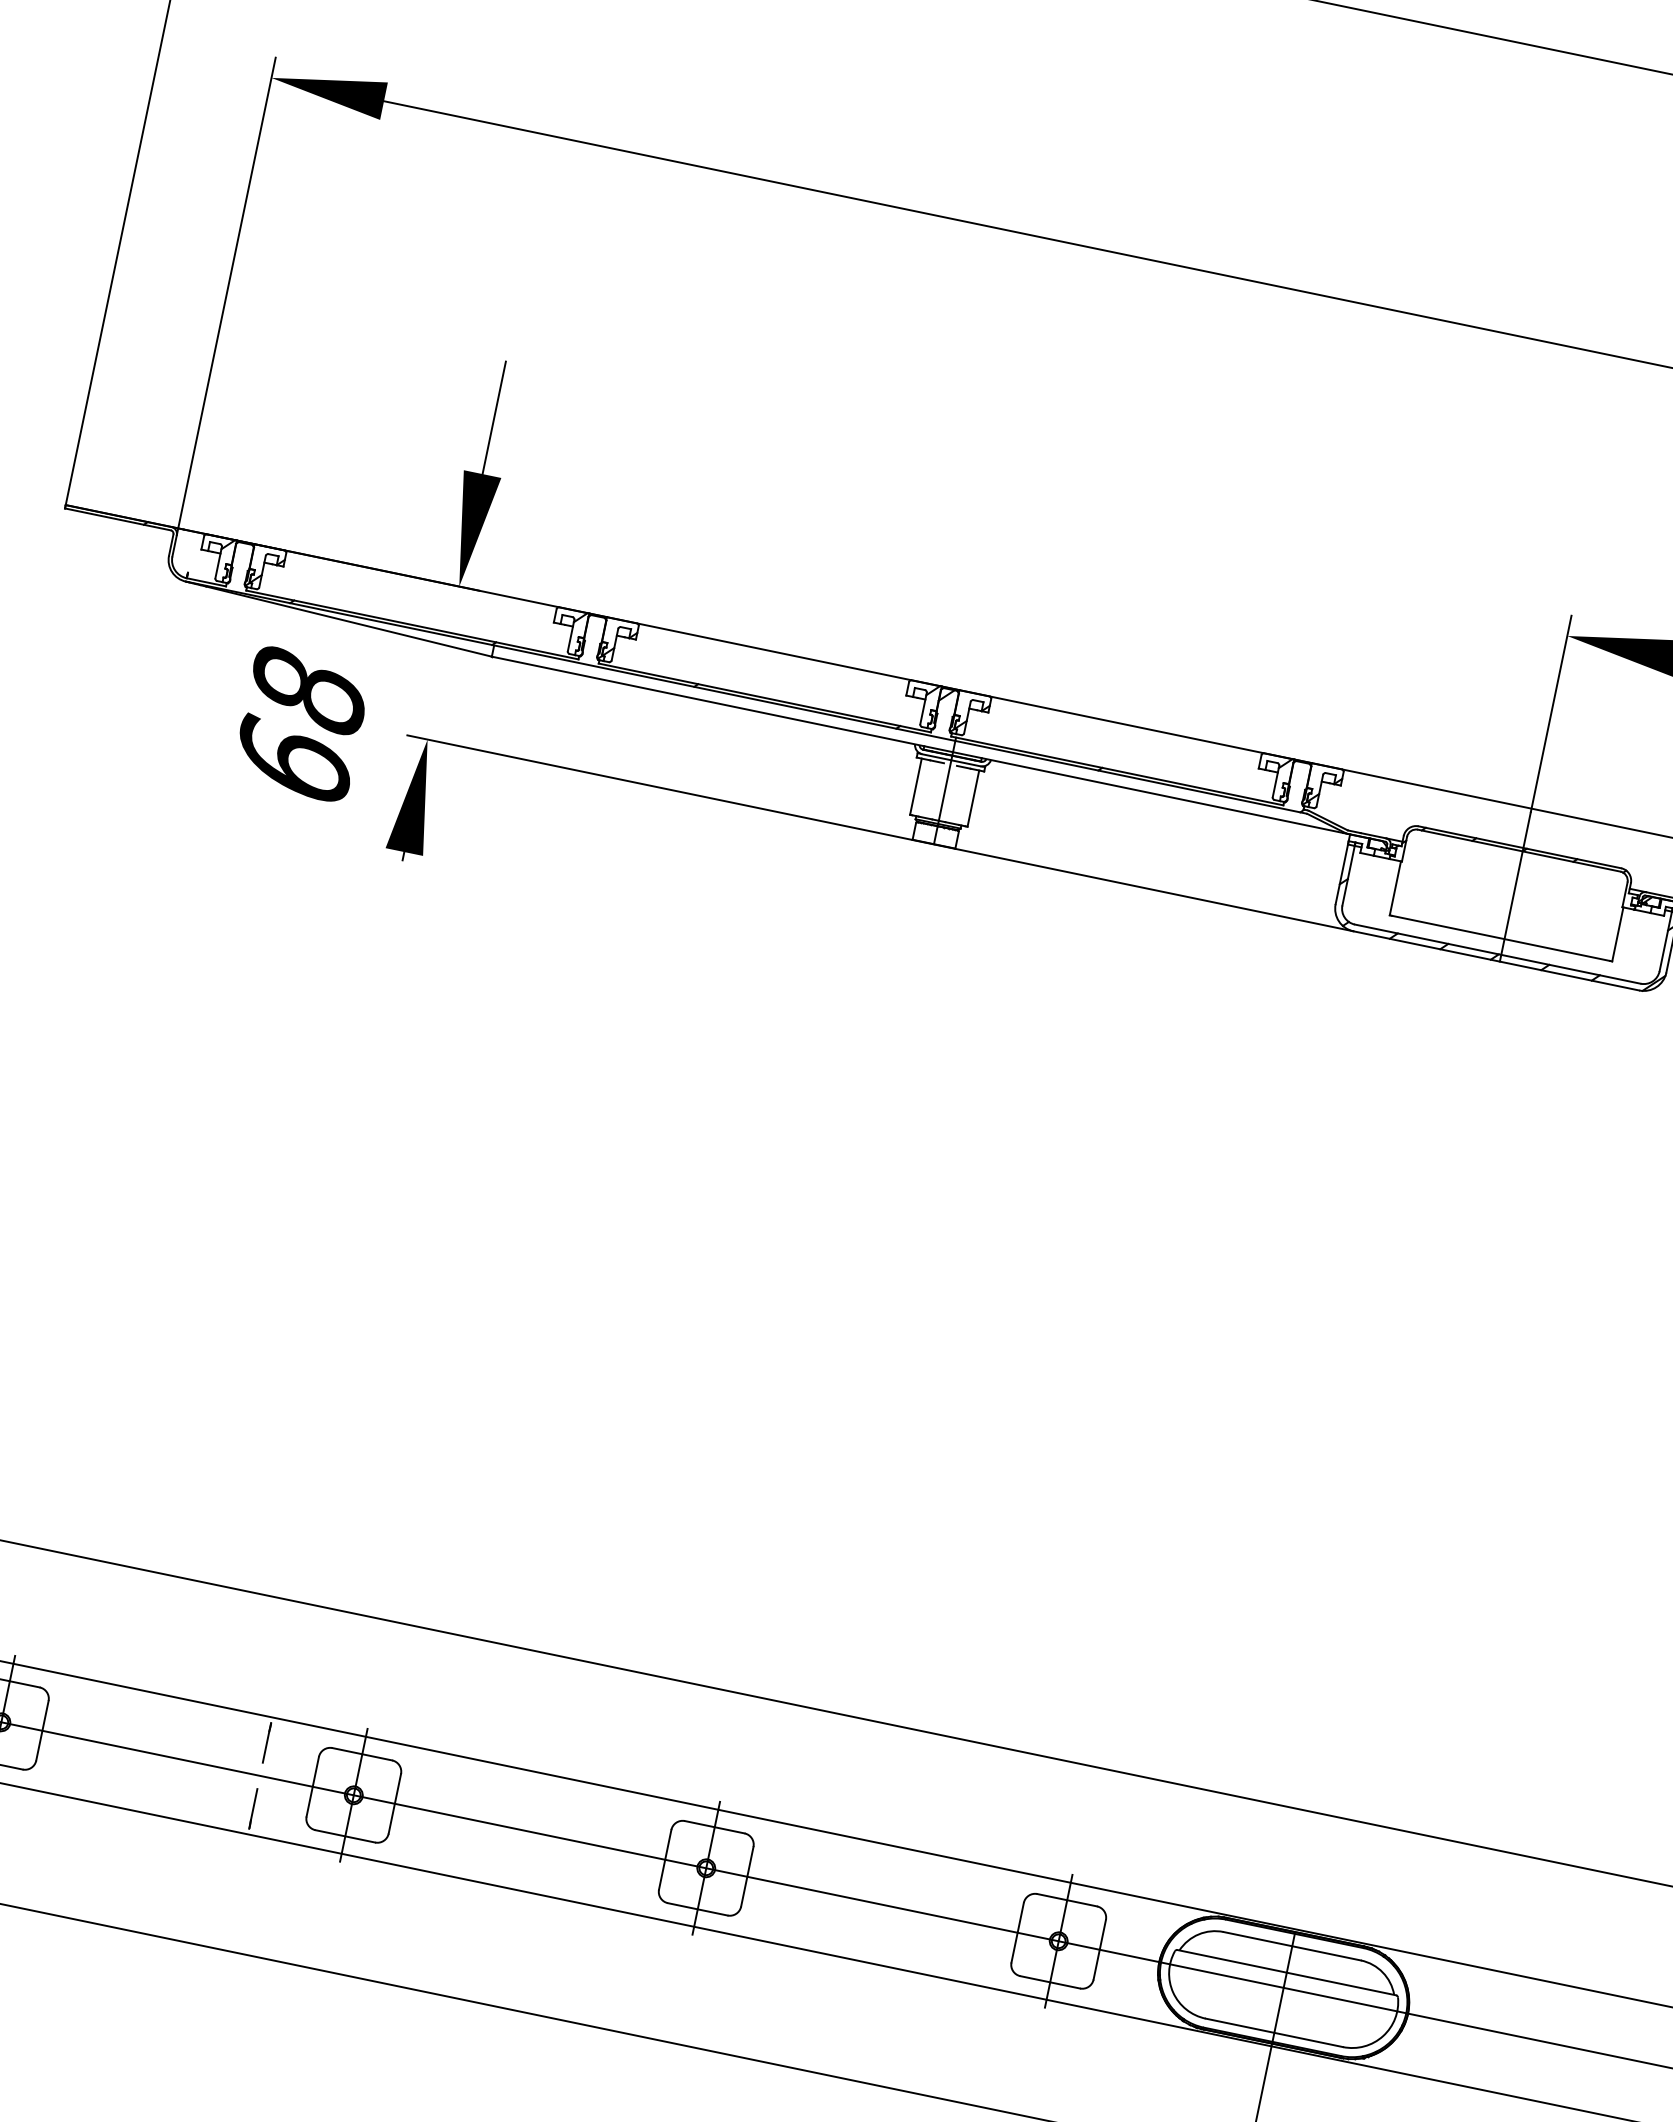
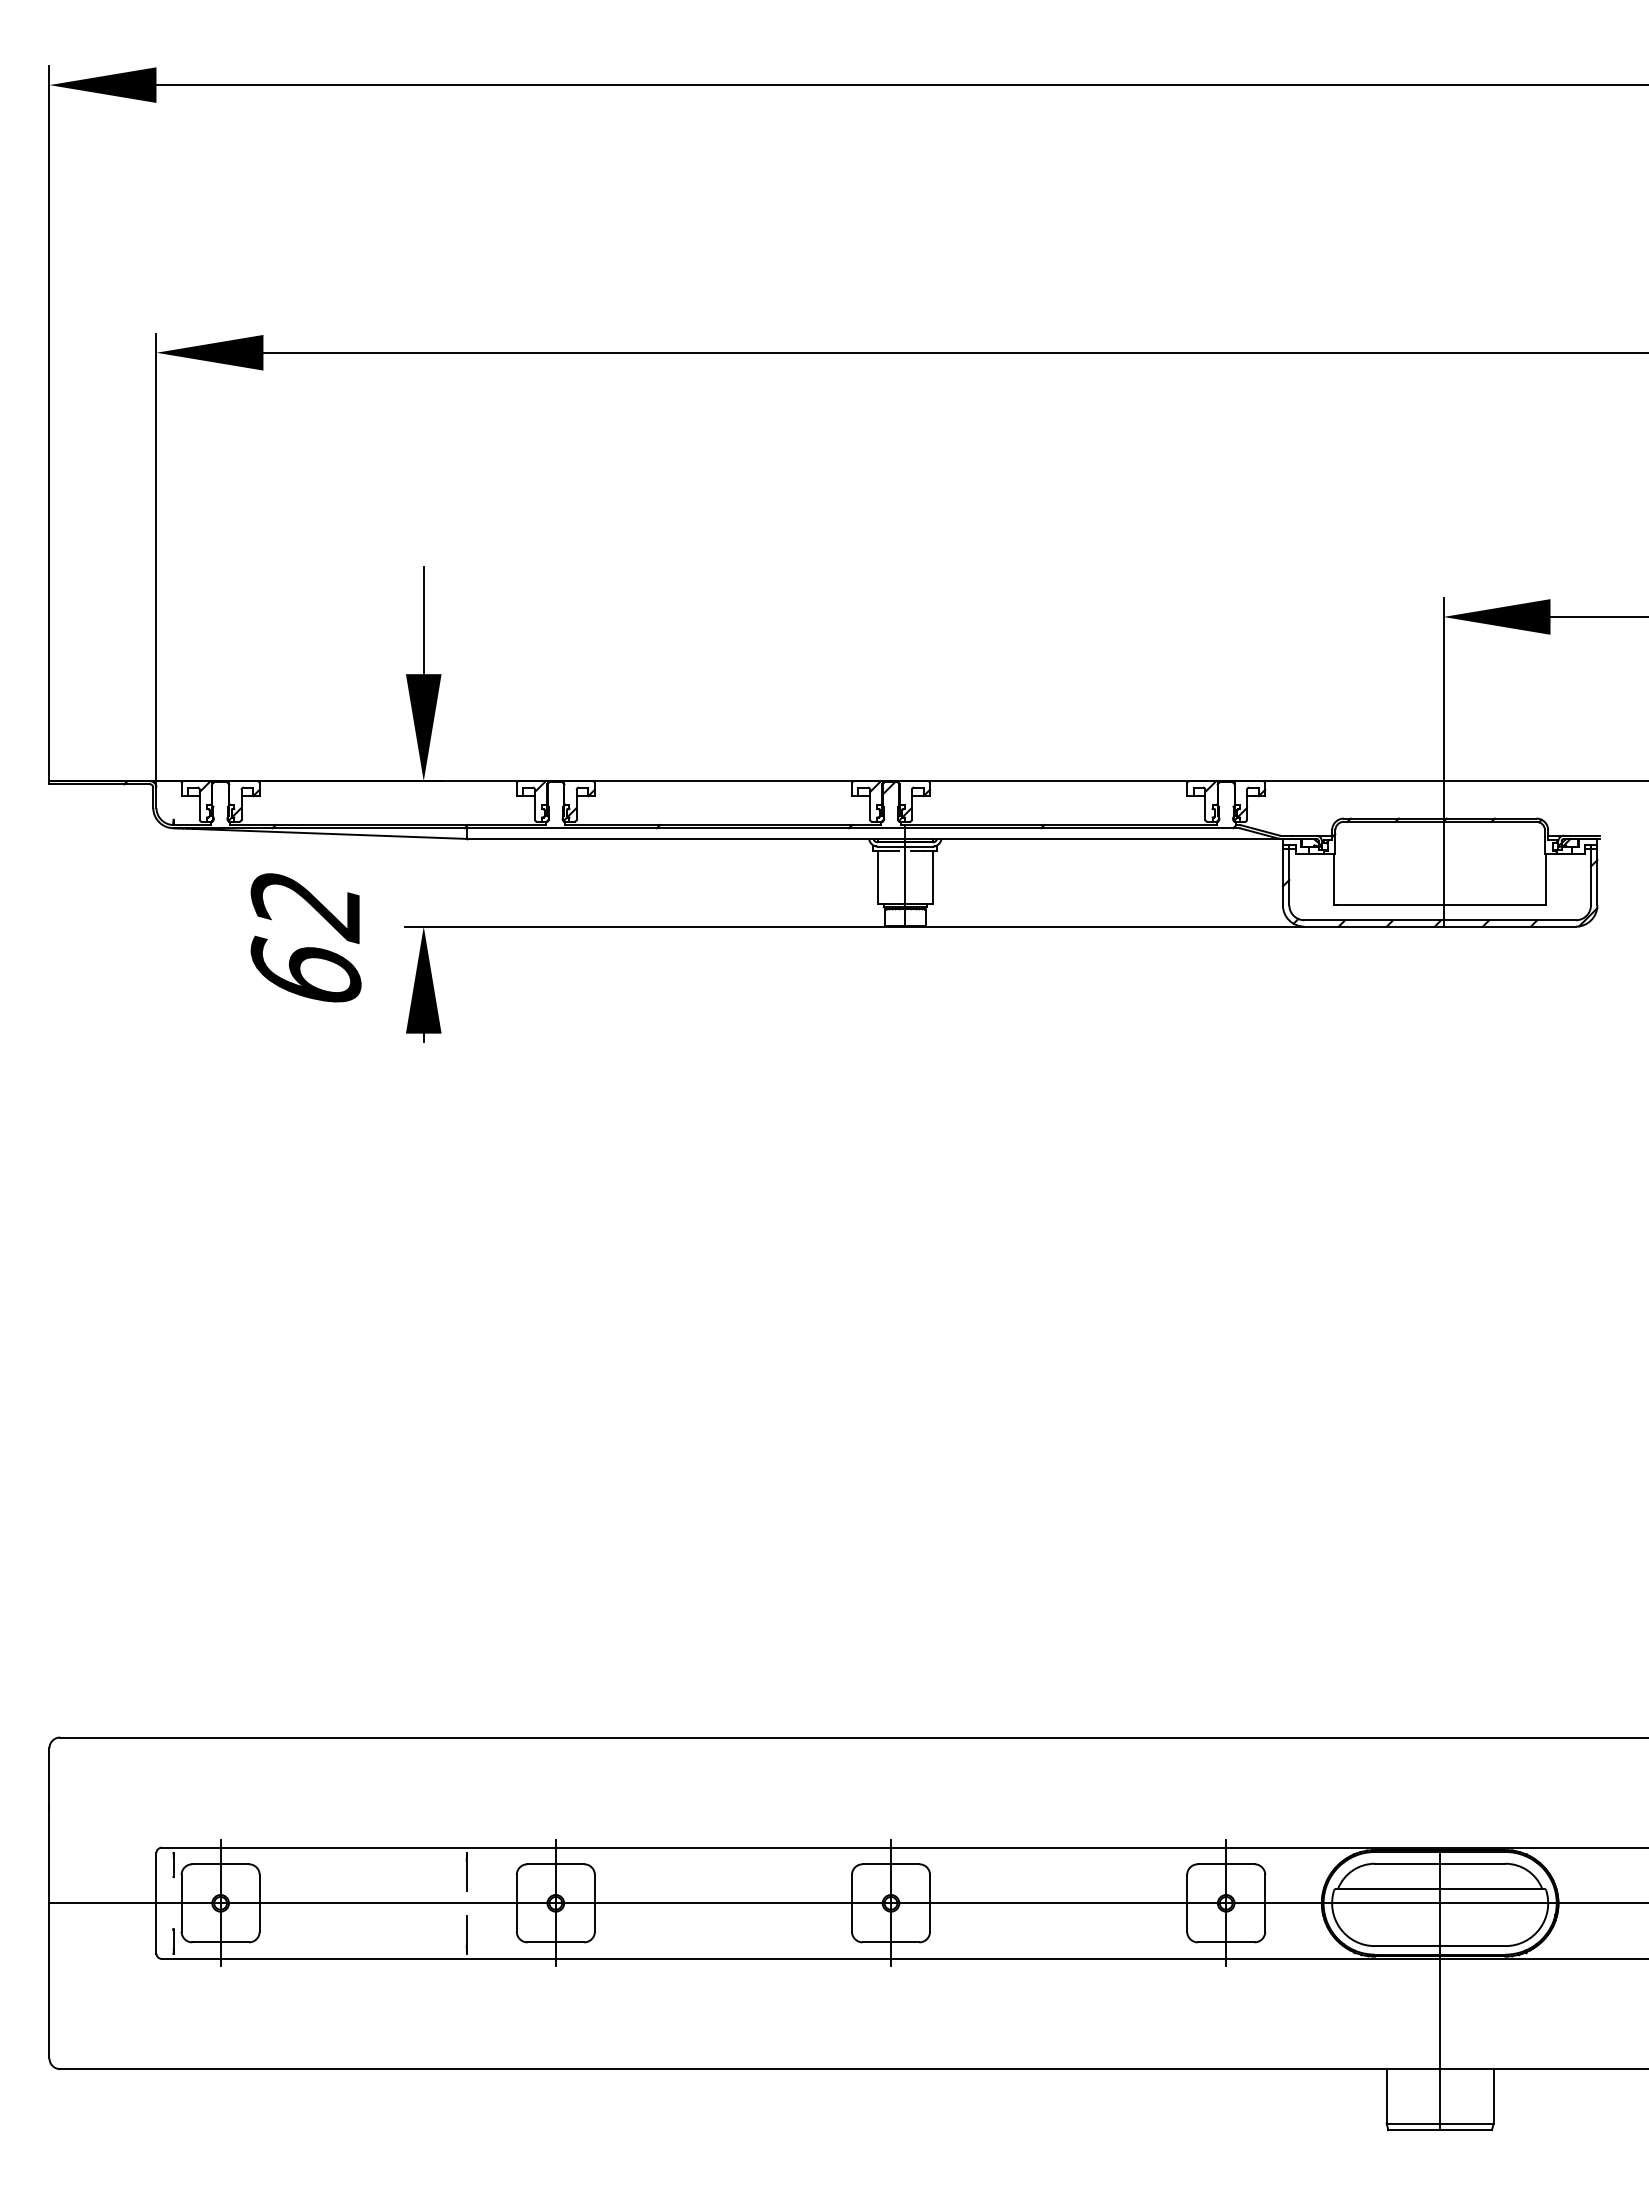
text: (307, 693) -> (305, 907), 68 -> 62

